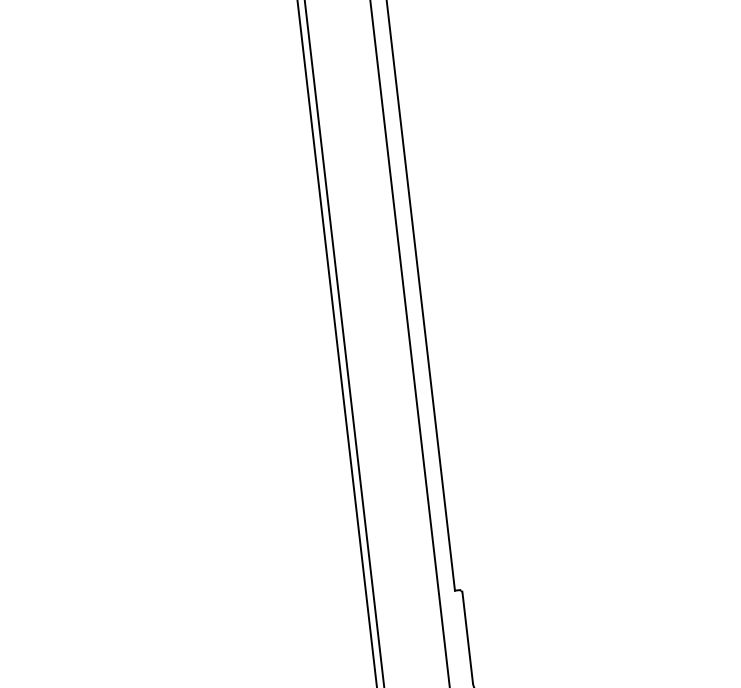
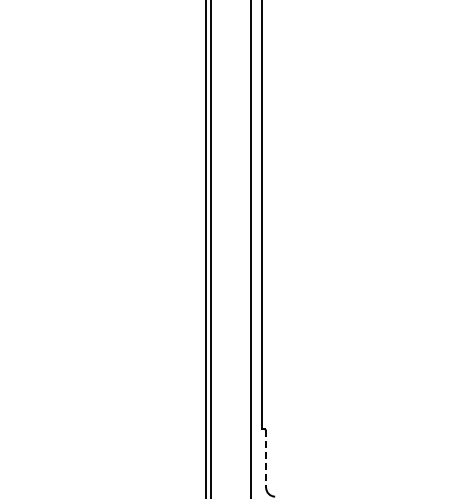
line: (468, 636) -> (266, 458), solid -> dashed

